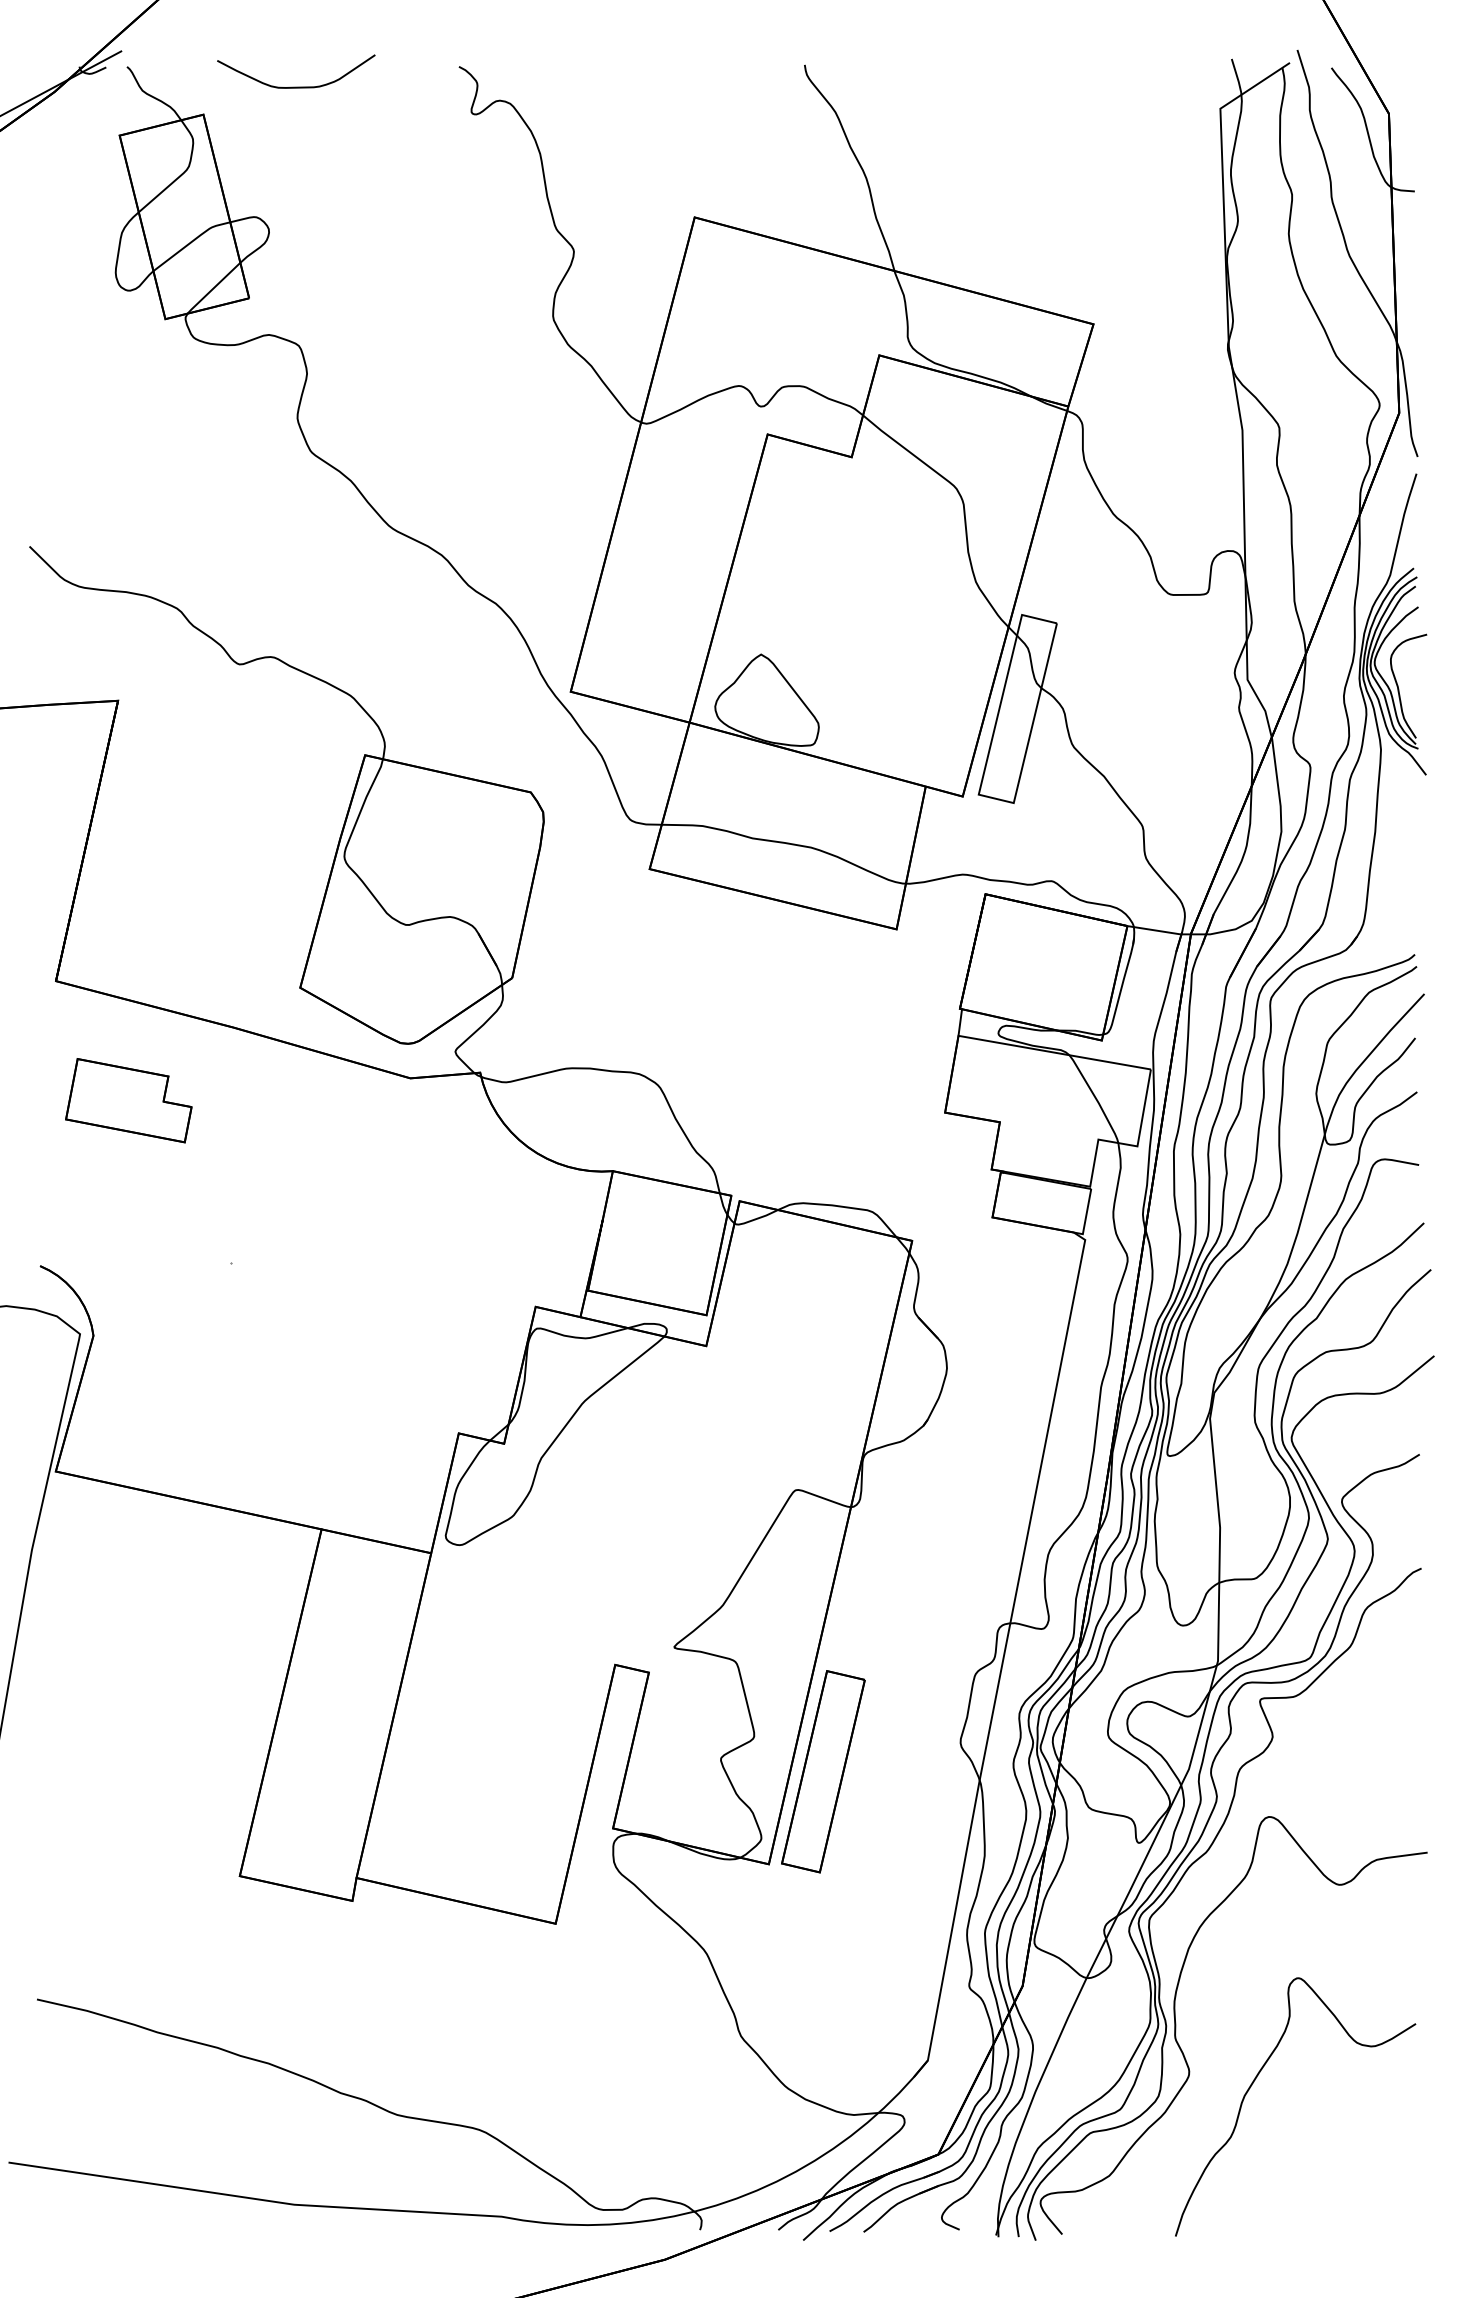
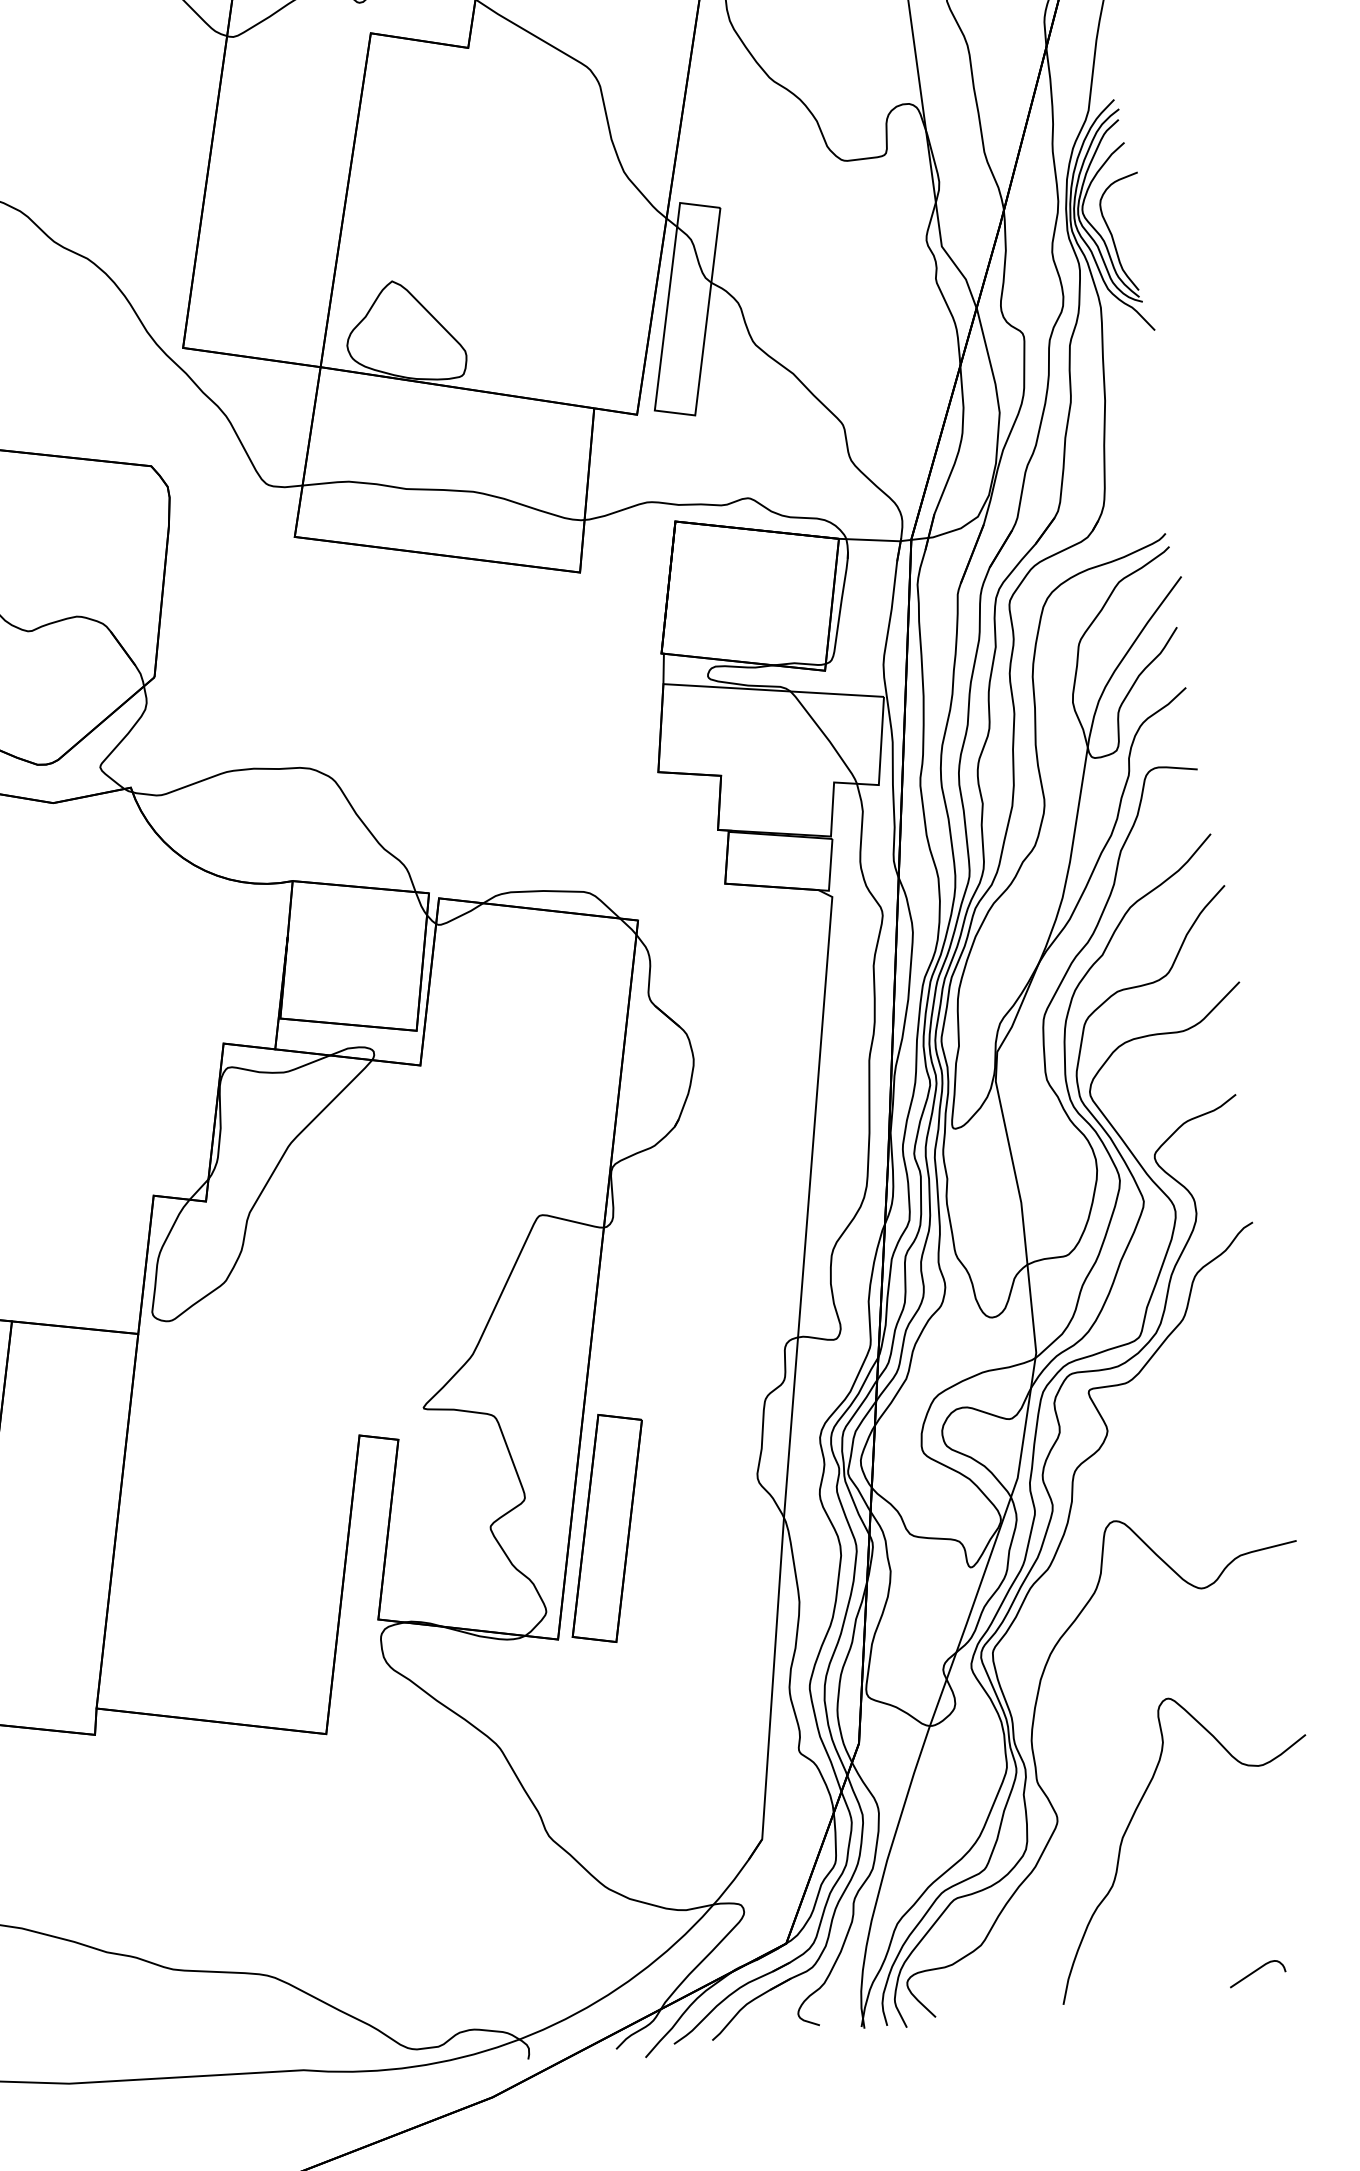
curve: (1347, 2227) -> (1255, 1972), added

